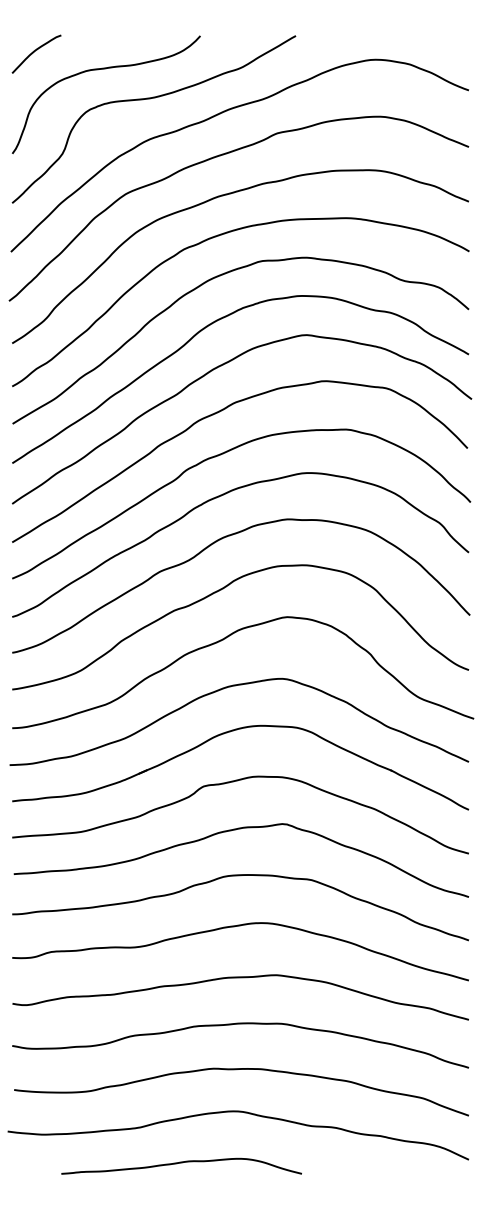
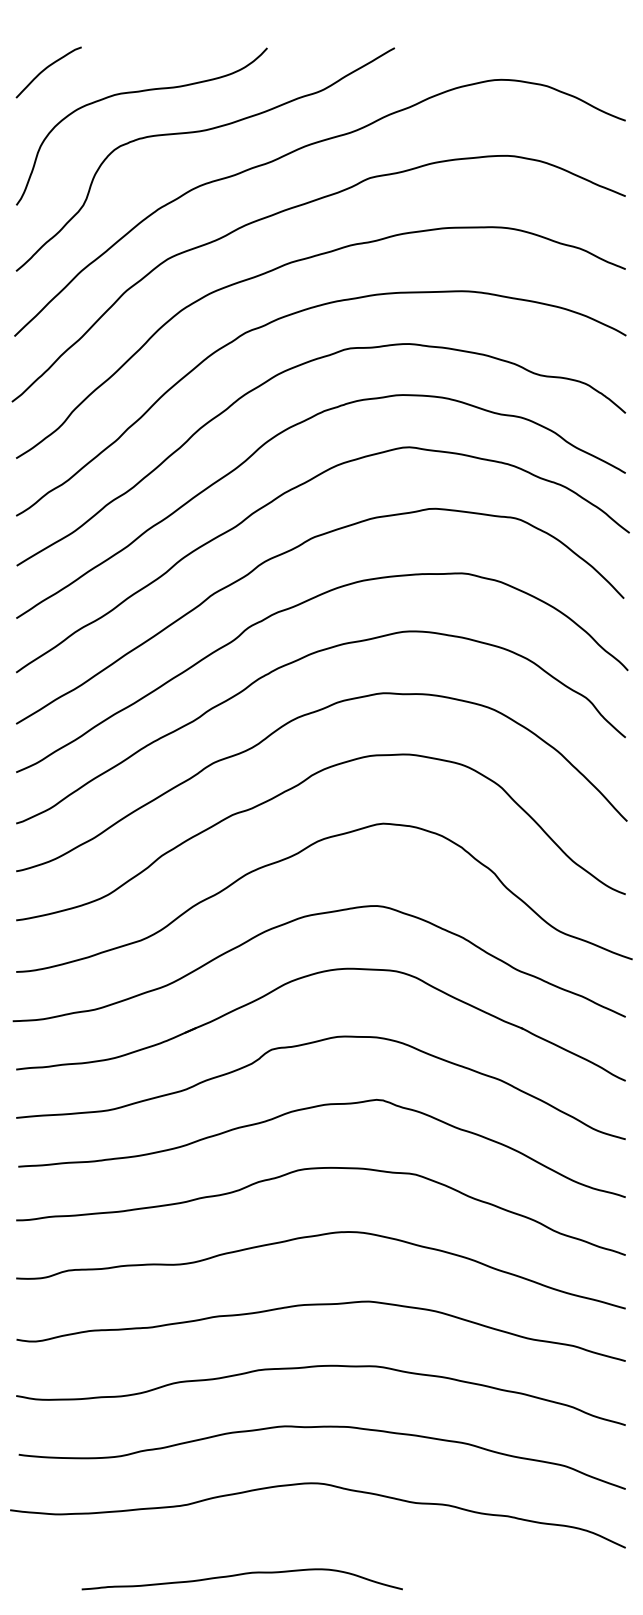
curve: (181, 1163) -> (242, 1575), moved

